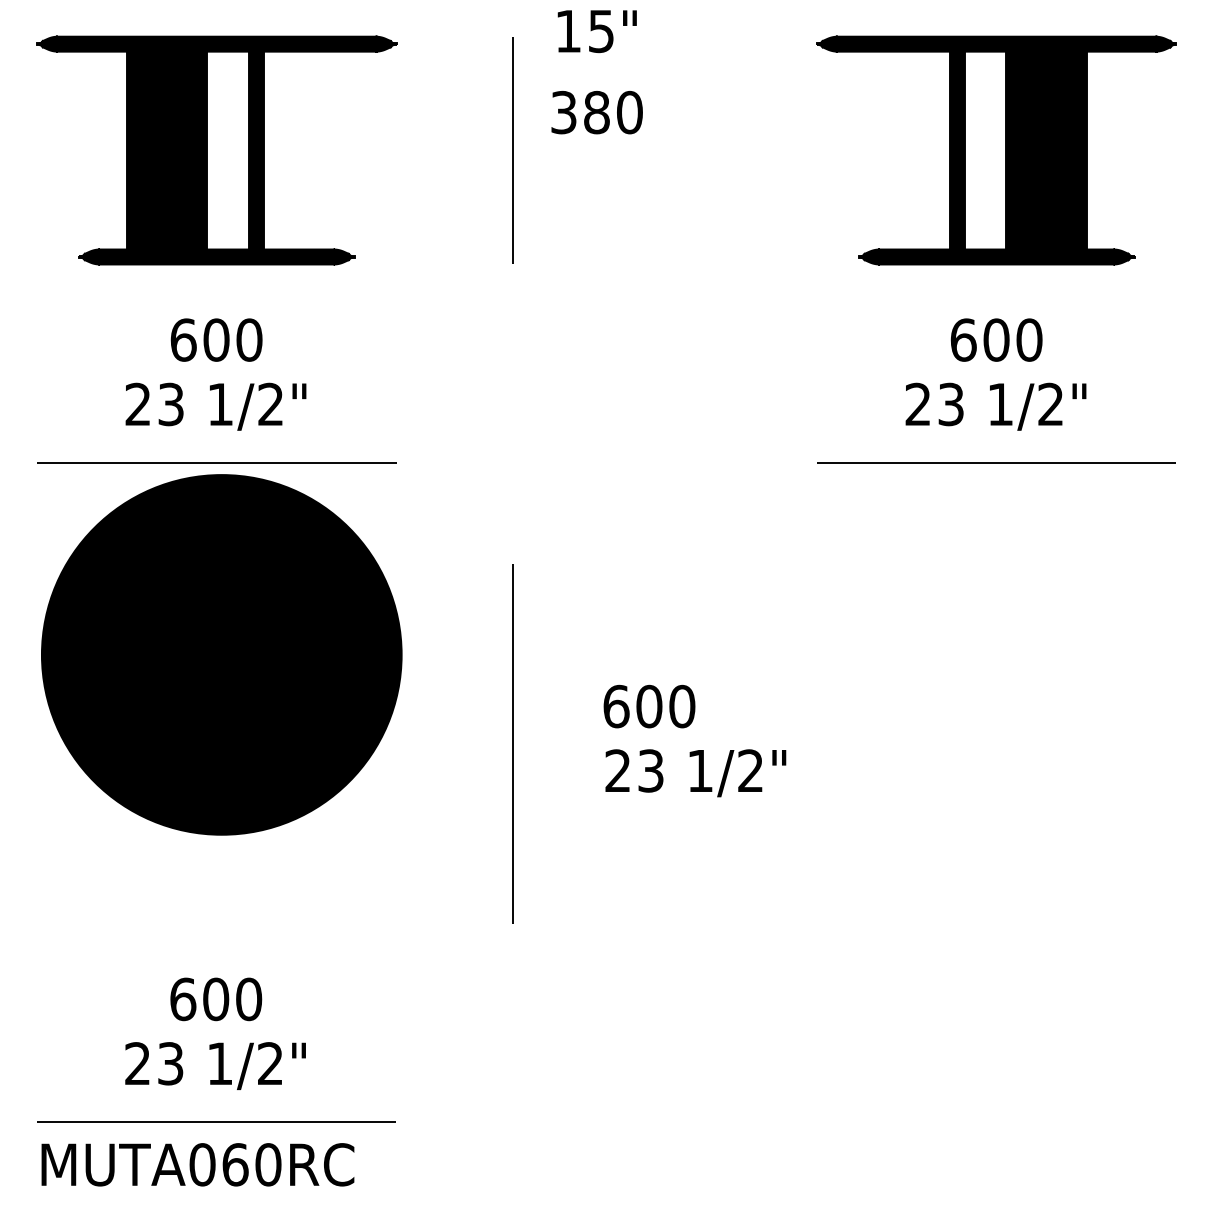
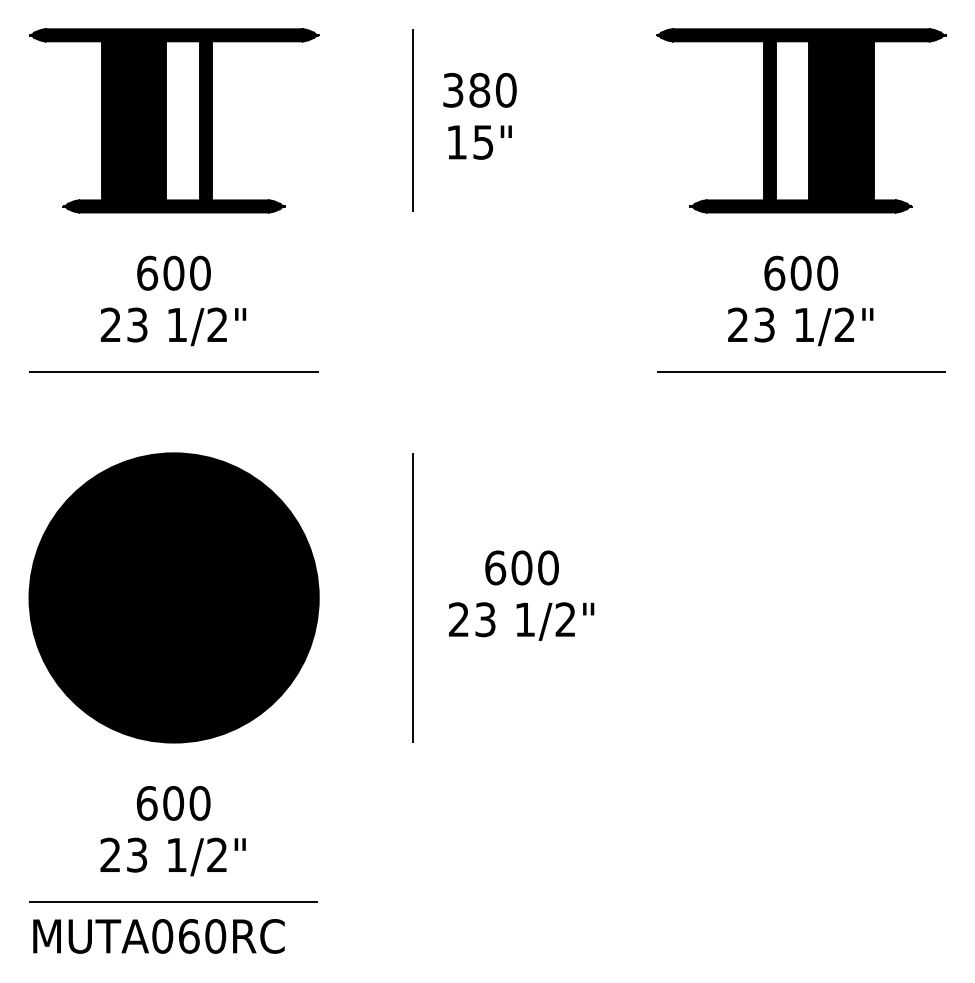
text: (596, 31) -> (479, 142), moved
part: (221, 654) -> (173, 597), moved
text: (695, 773) -> (521, 621), moved

